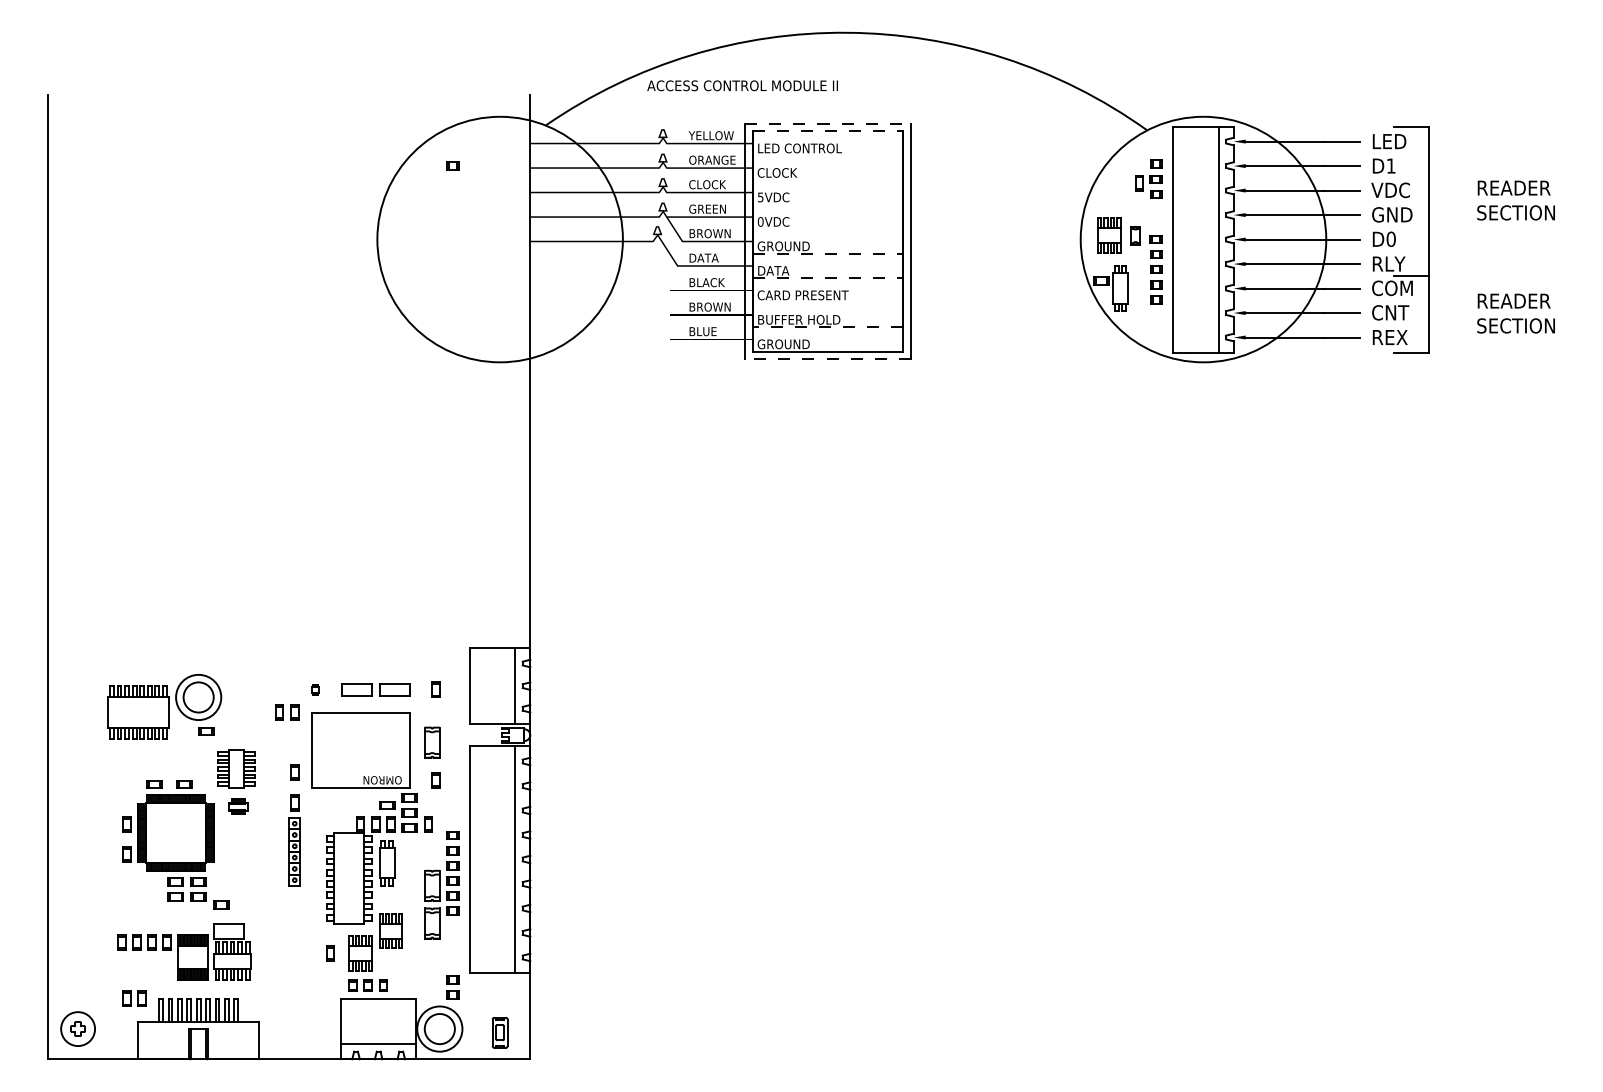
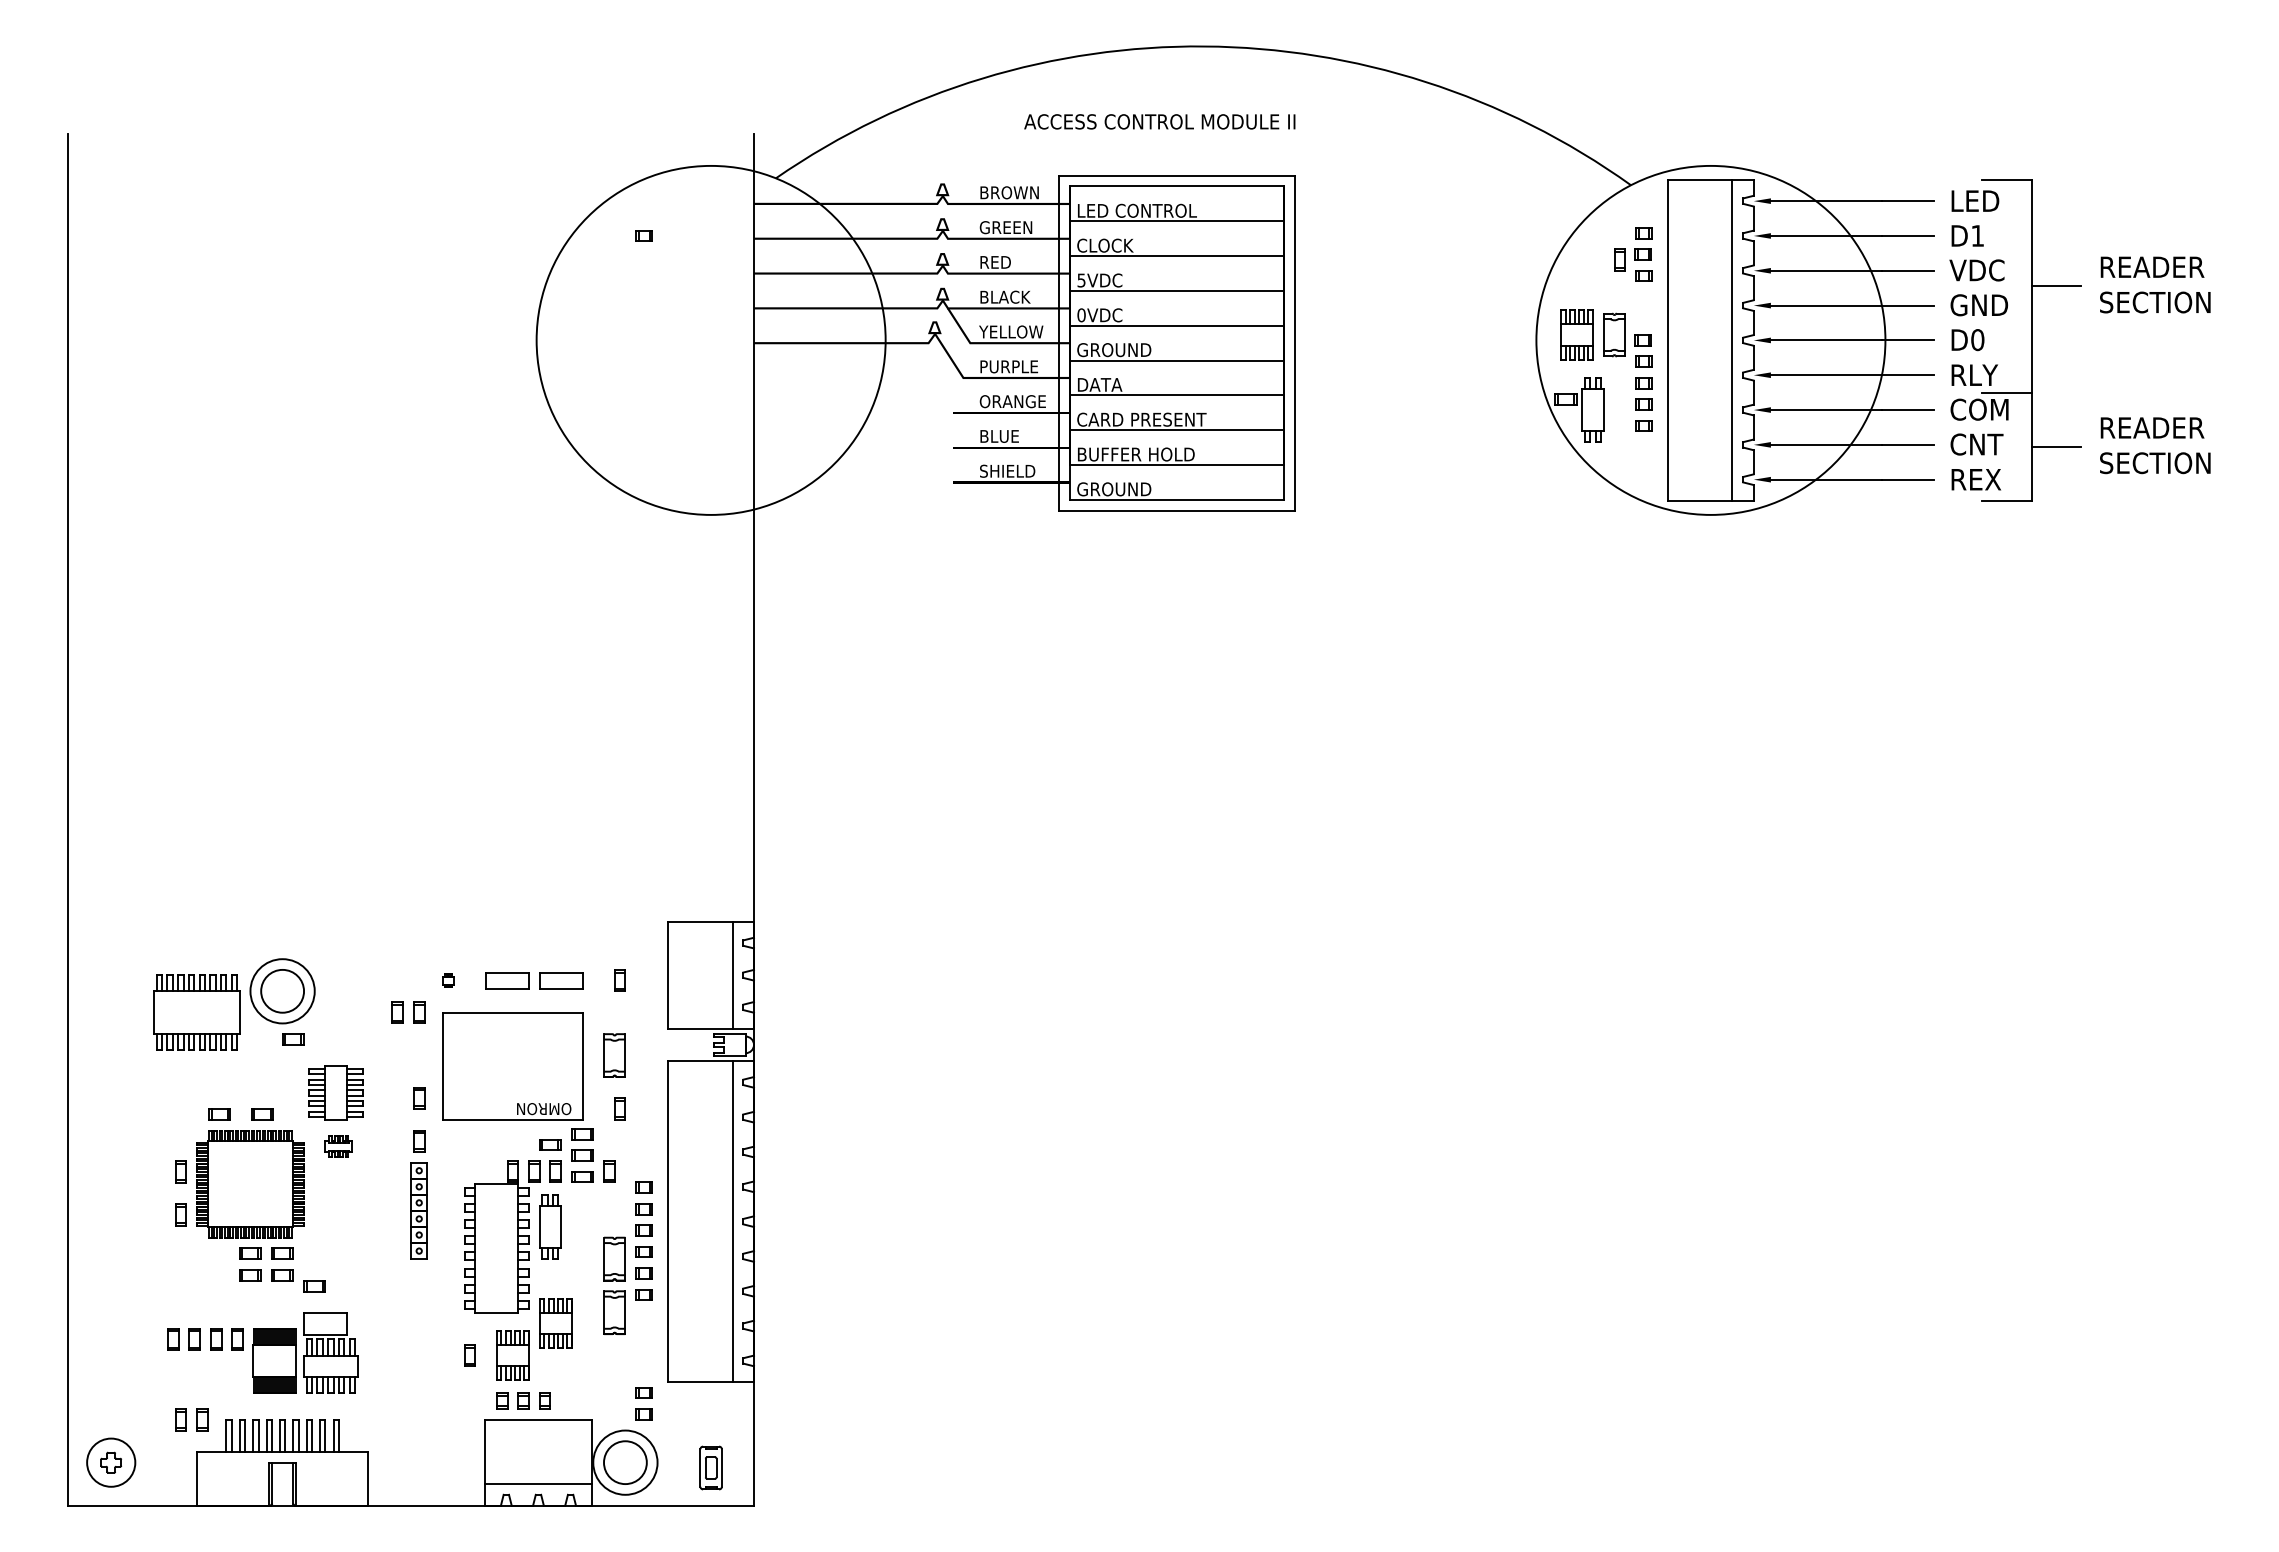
text: (742, 85) -> (1159, 121), moved
line: (828, 123) -> (1177, 175), dashed -> solid
line: (828, 131) -> (1177, 186), dashed -> solid
text: (711, 135) -> (1011, 192), YELLOW -> BROWN
line: (828, 155) -> (1177, 221), added
text: (713, 160) -> (1014, 227), ORANGE -> GREEN
line: (828, 180) -> (1177, 256), added
text: (707, 184) -> (1005, 261), CLOCK -> RED
line: (1445, 201) -> (2055, 286), added
line: (828, 204) -> (1177, 290), added
text: (707, 208) -> (1005, 296), GREEN -> BLACK
line: (828, 229) -> (1177, 325), added
text: (711, 233) -> (1011, 331), BROWN -> YELLOW
part: (1135, 235) -> (1614, 334), size x1.67
line: (828, 253) -> (1177, 360), dashed -> solid
text: (710, 257) -> (1010, 366), DATA -> PURPLE
line: (828, 278) -> (1177, 395), dashed -> solid
text: (712, 282) -> (1012, 401), BLACK -> ORANGE
line: (828, 302) -> (1177, 430), added
text: (714, 306) -> (1015, 435), BROWN -> BLUE
line: (1445, 314) -> (2055, 446), added
line: (827, 327) -> (1176, 465), dashed -> solid
text: (708, 331) -> (1007, 470), BLUE -> SHIELD
line: (828, 359) -> (1177, 510), dashed -> solid

